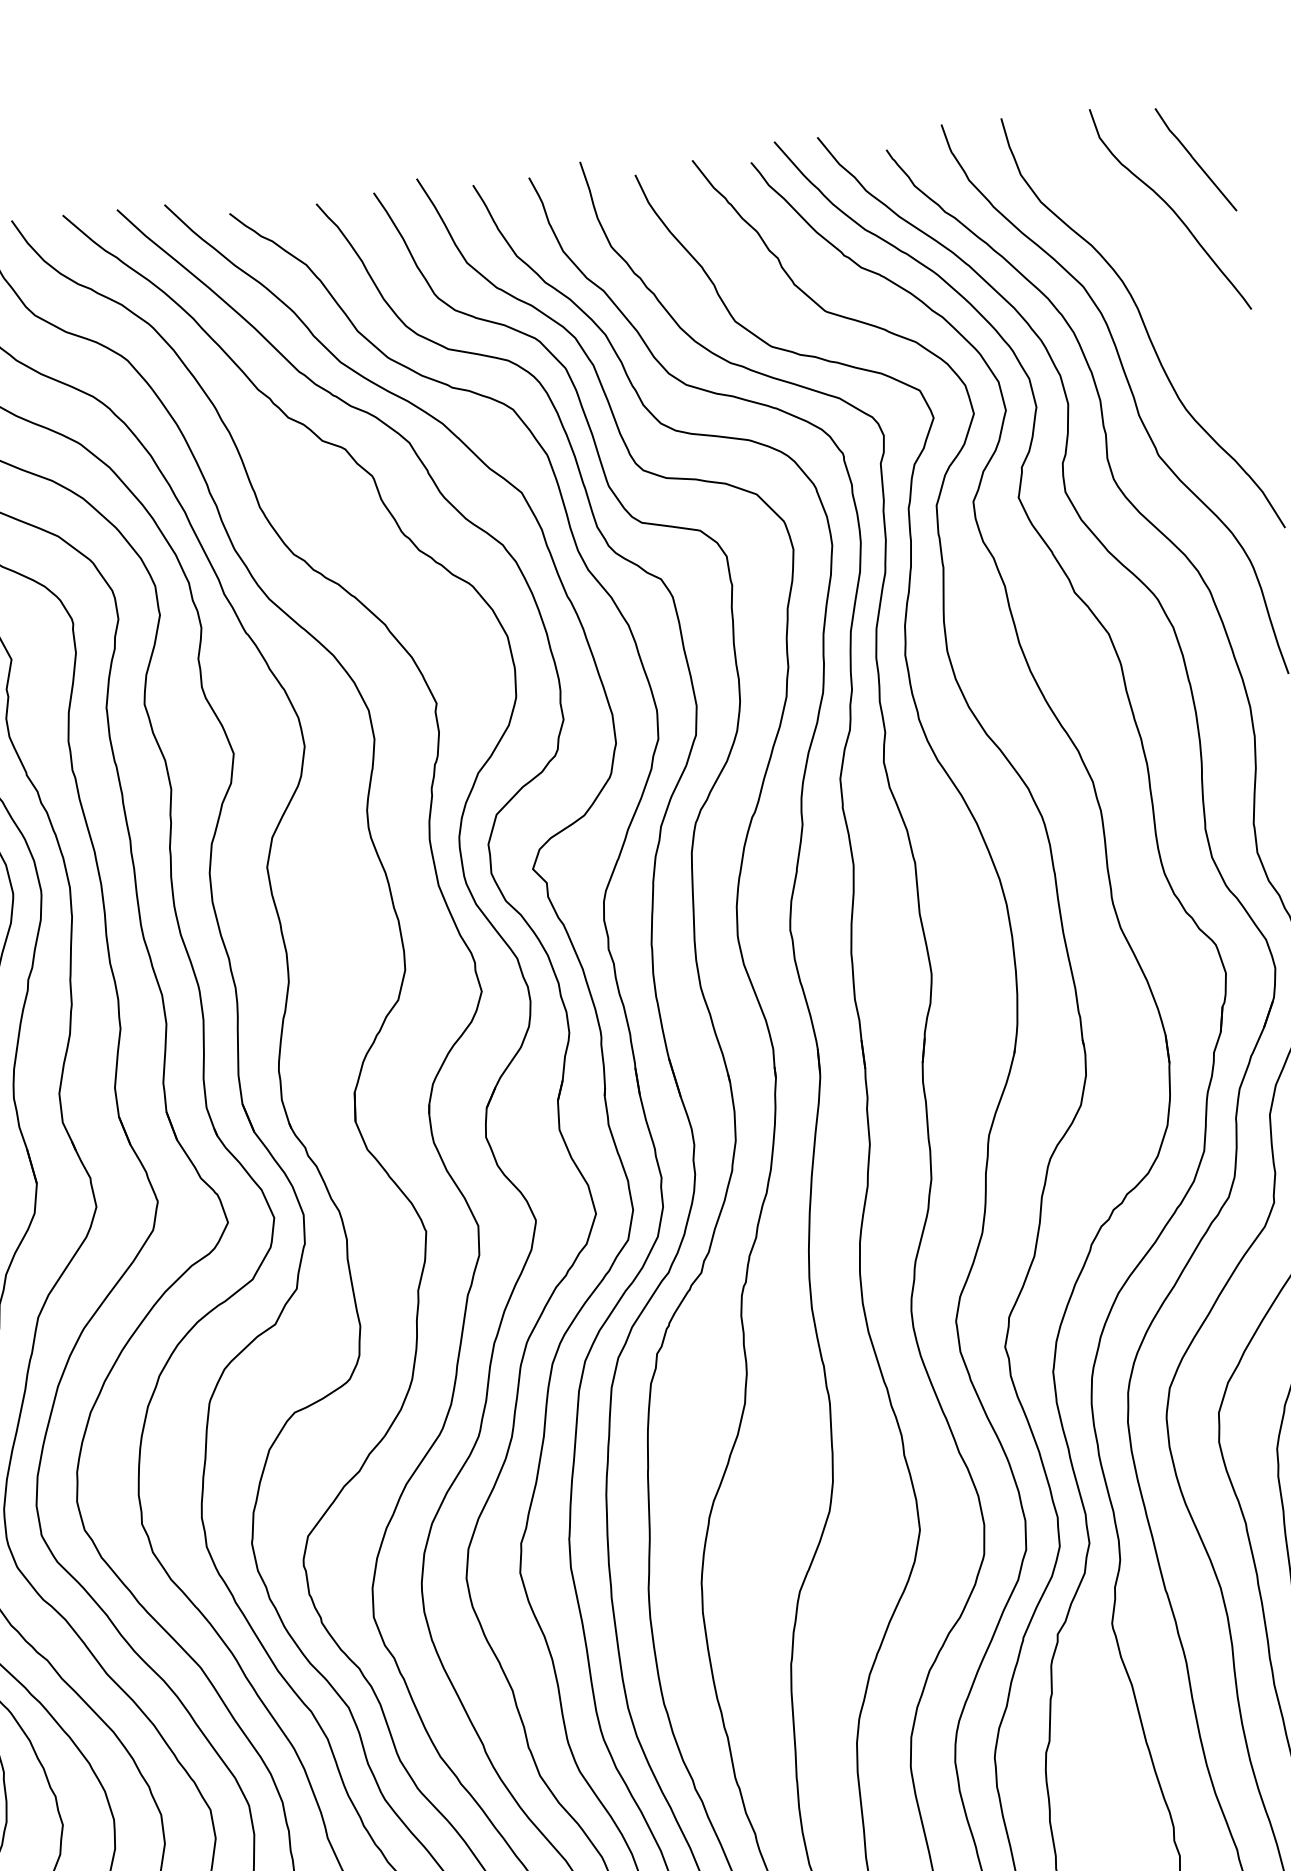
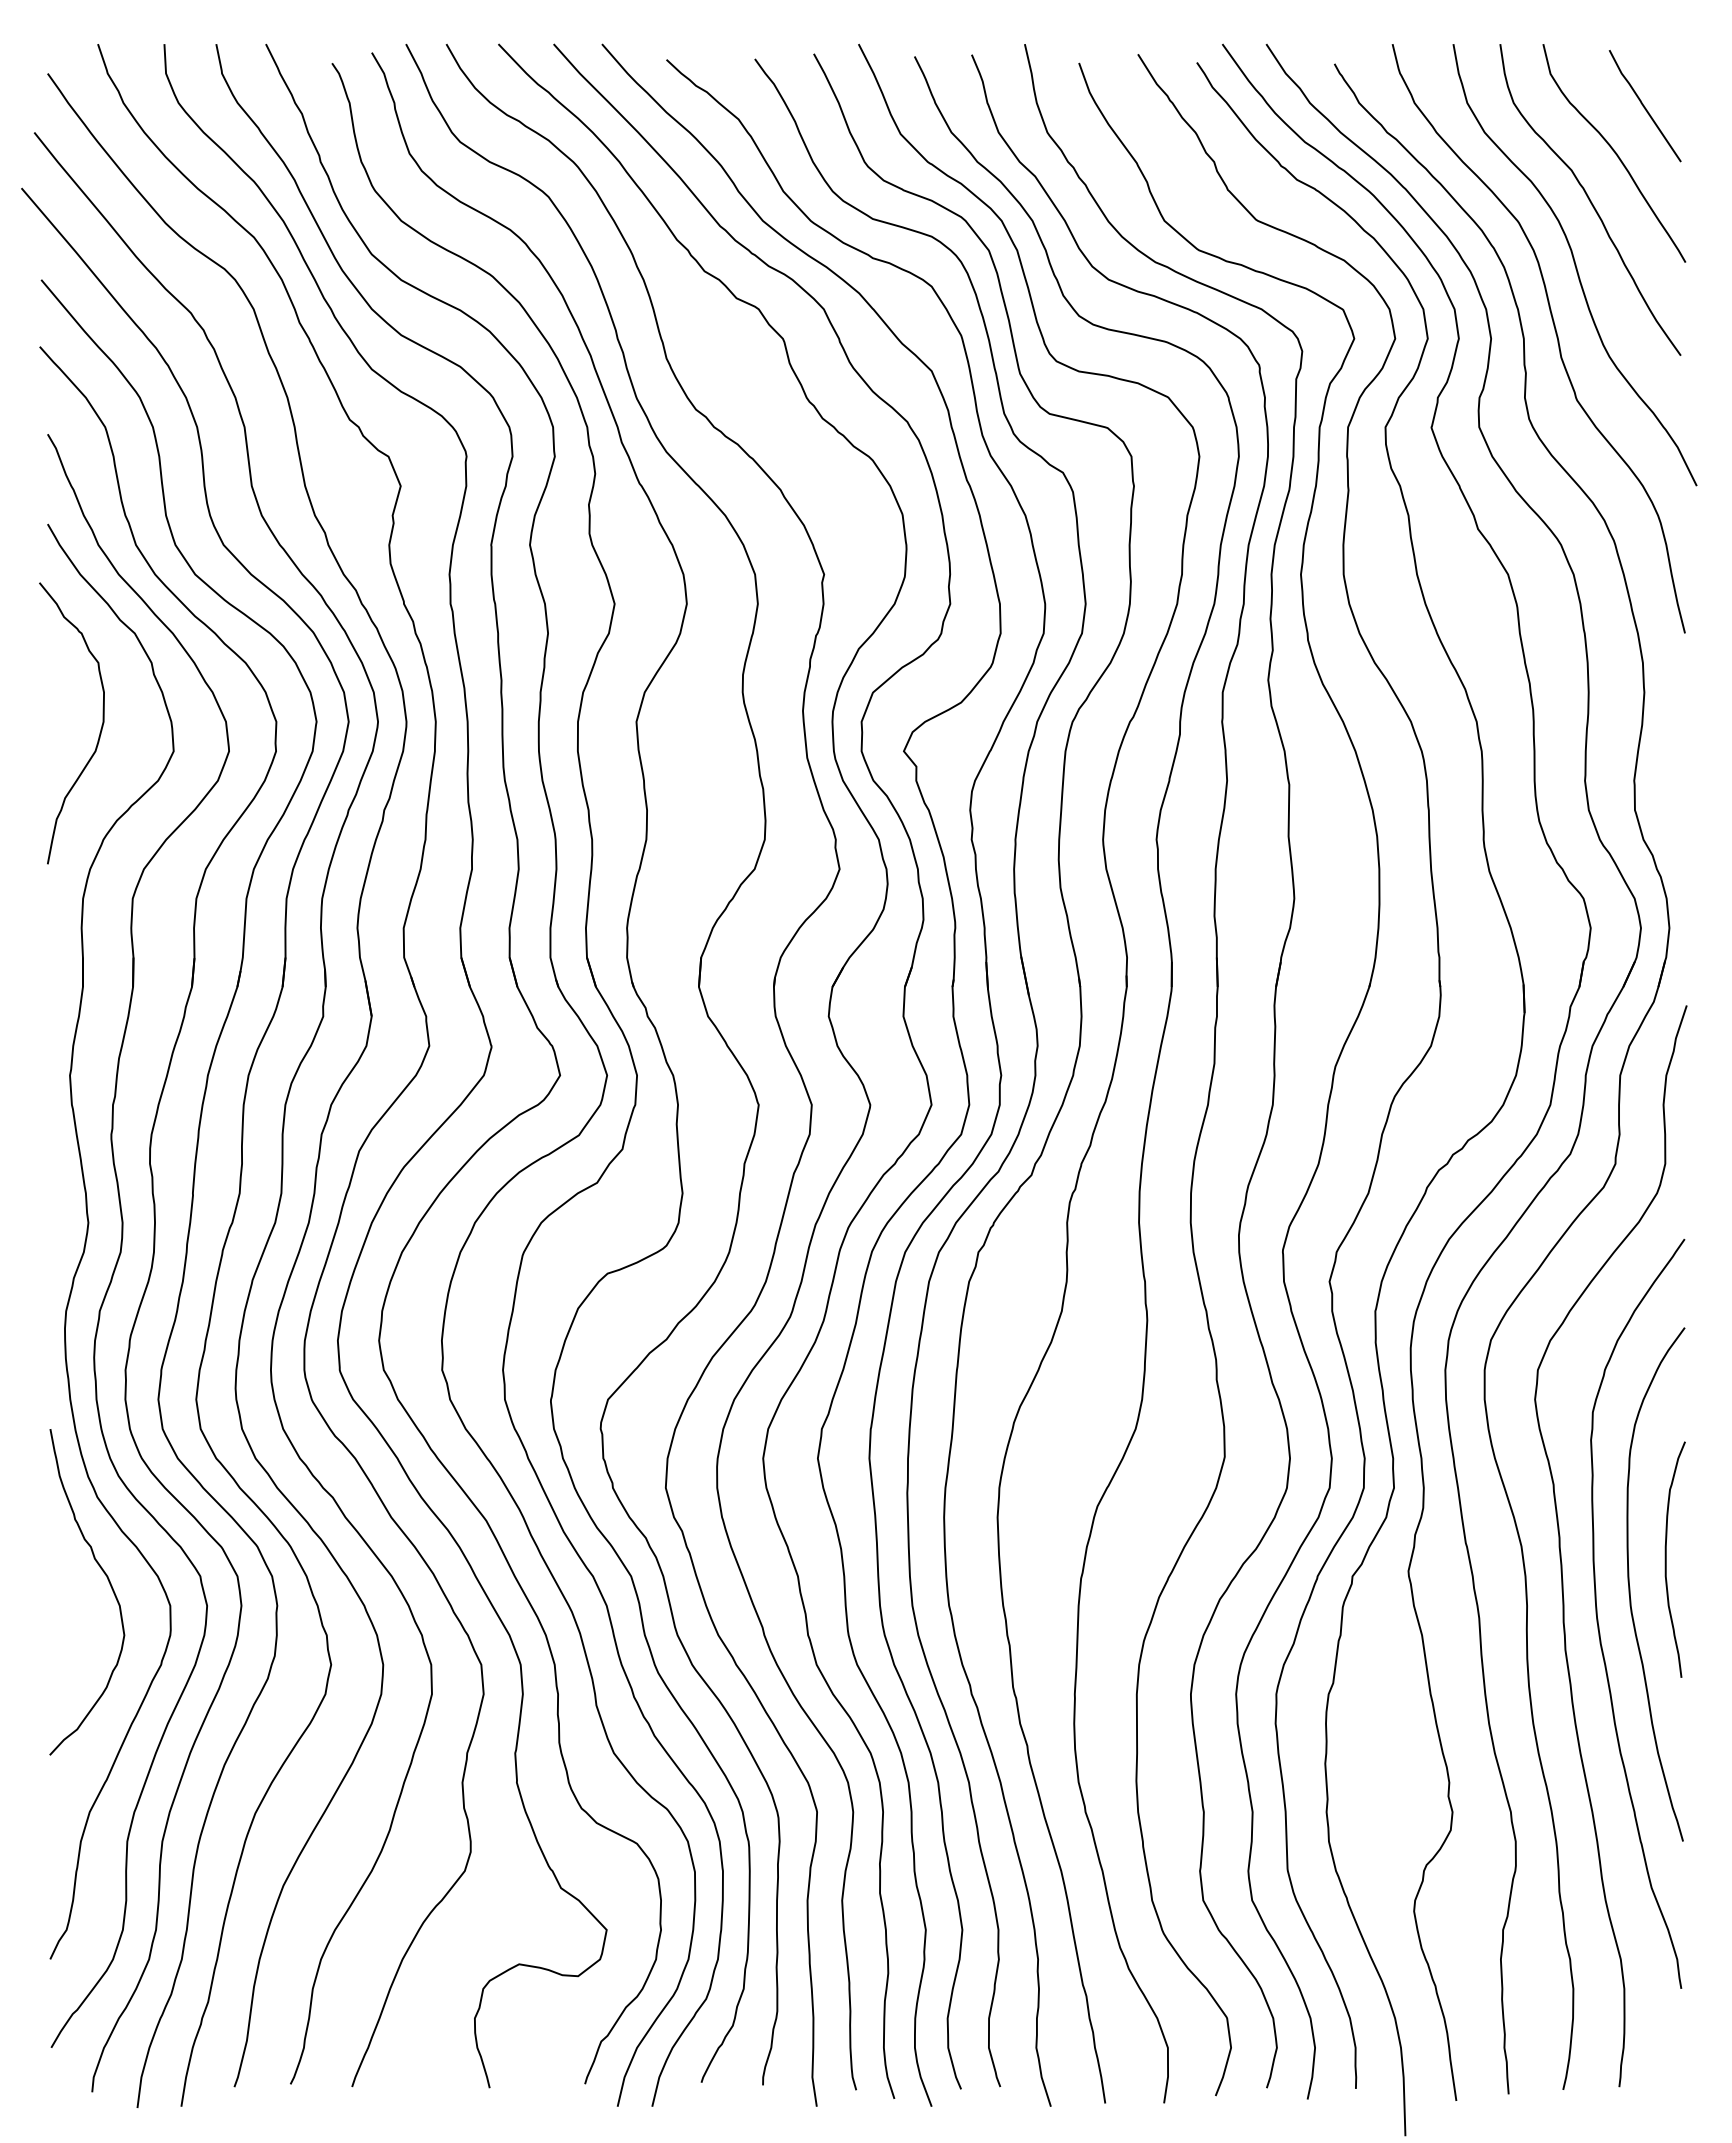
curve: (1151, 257) -> (1590, 199), added

